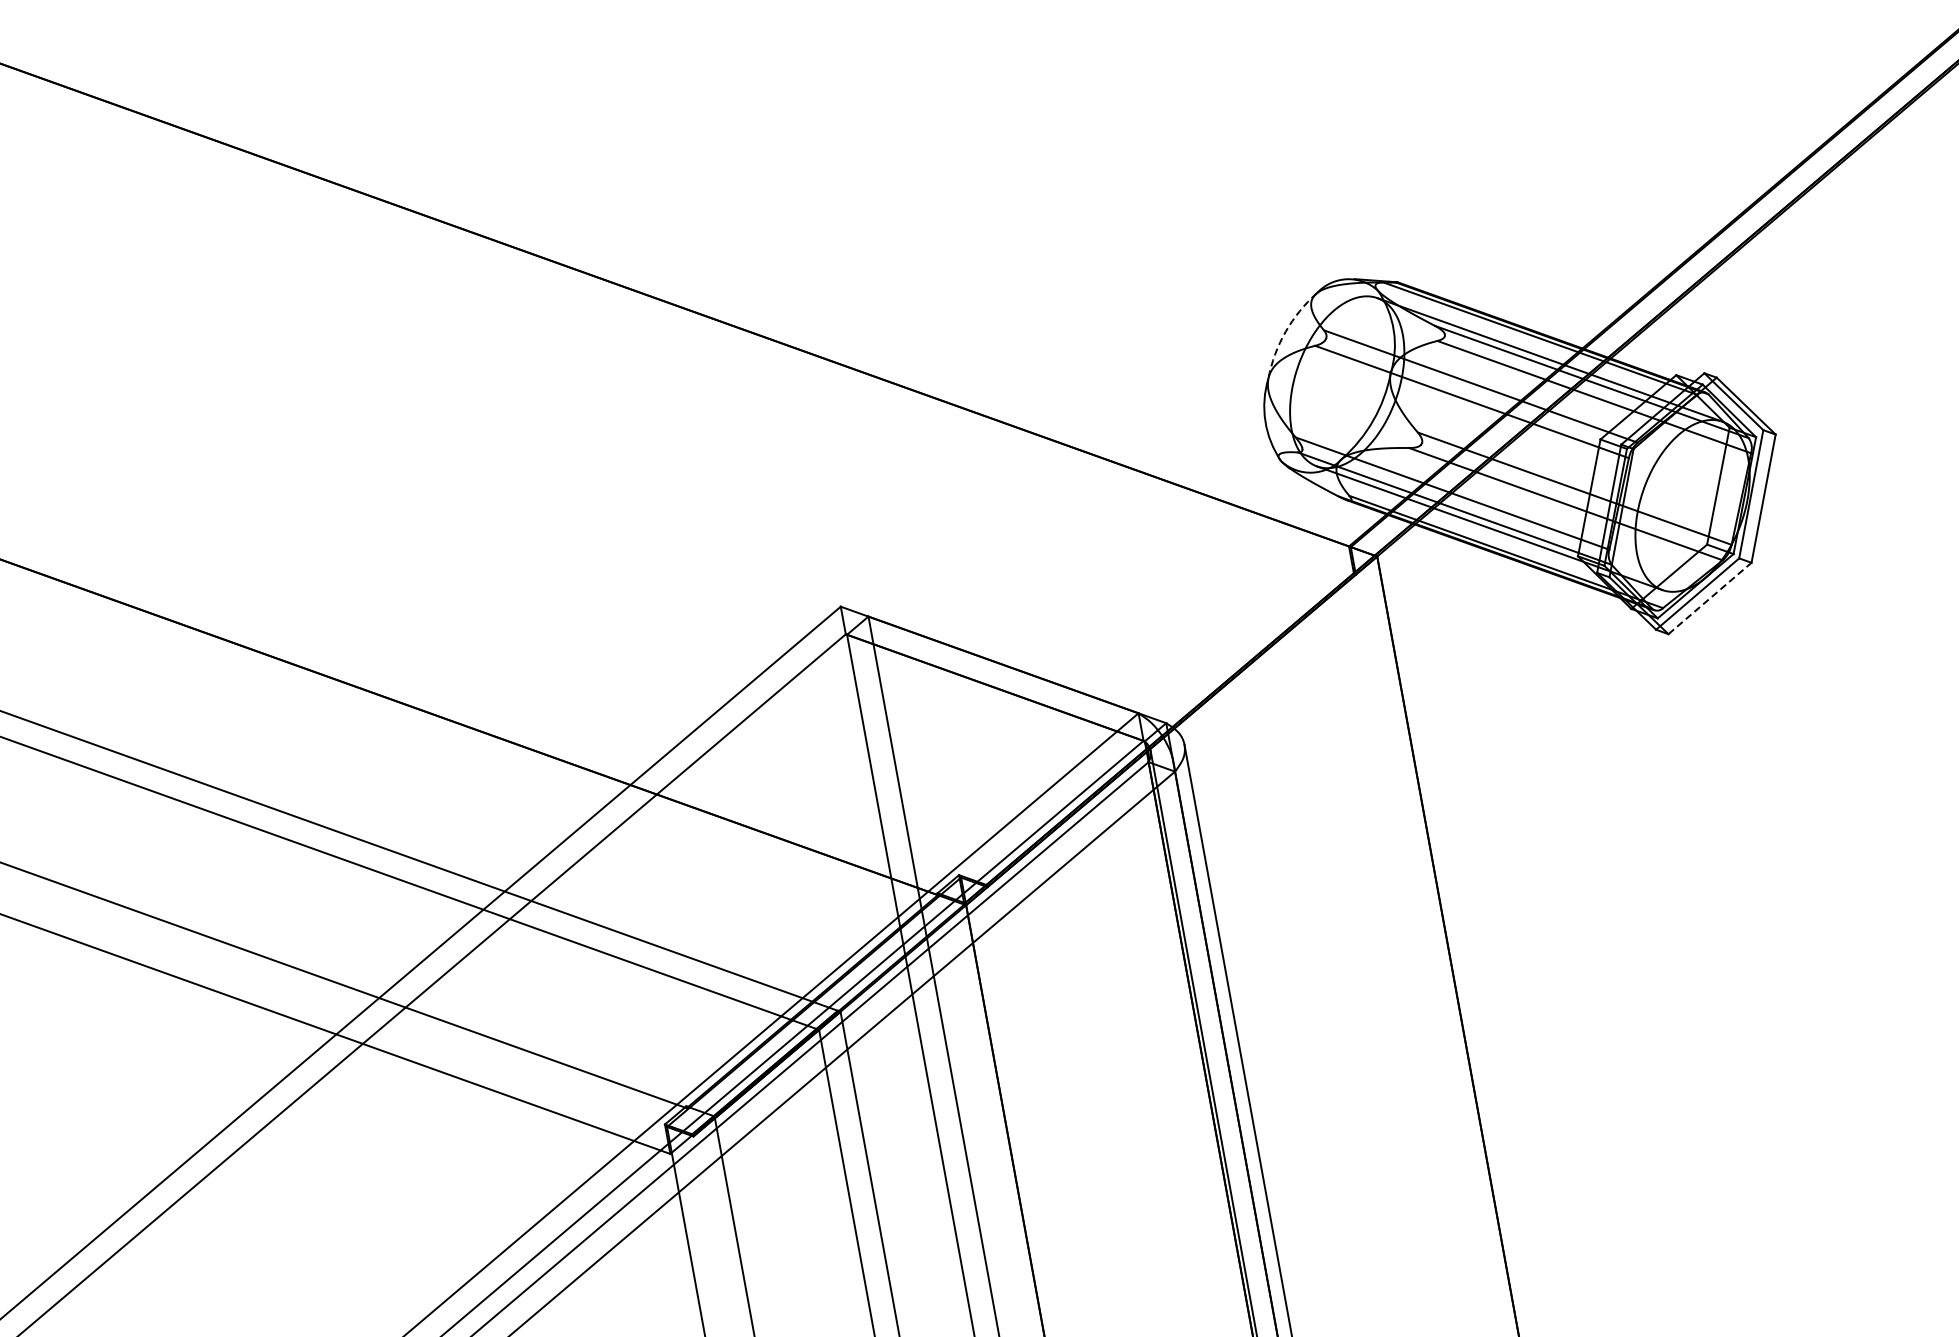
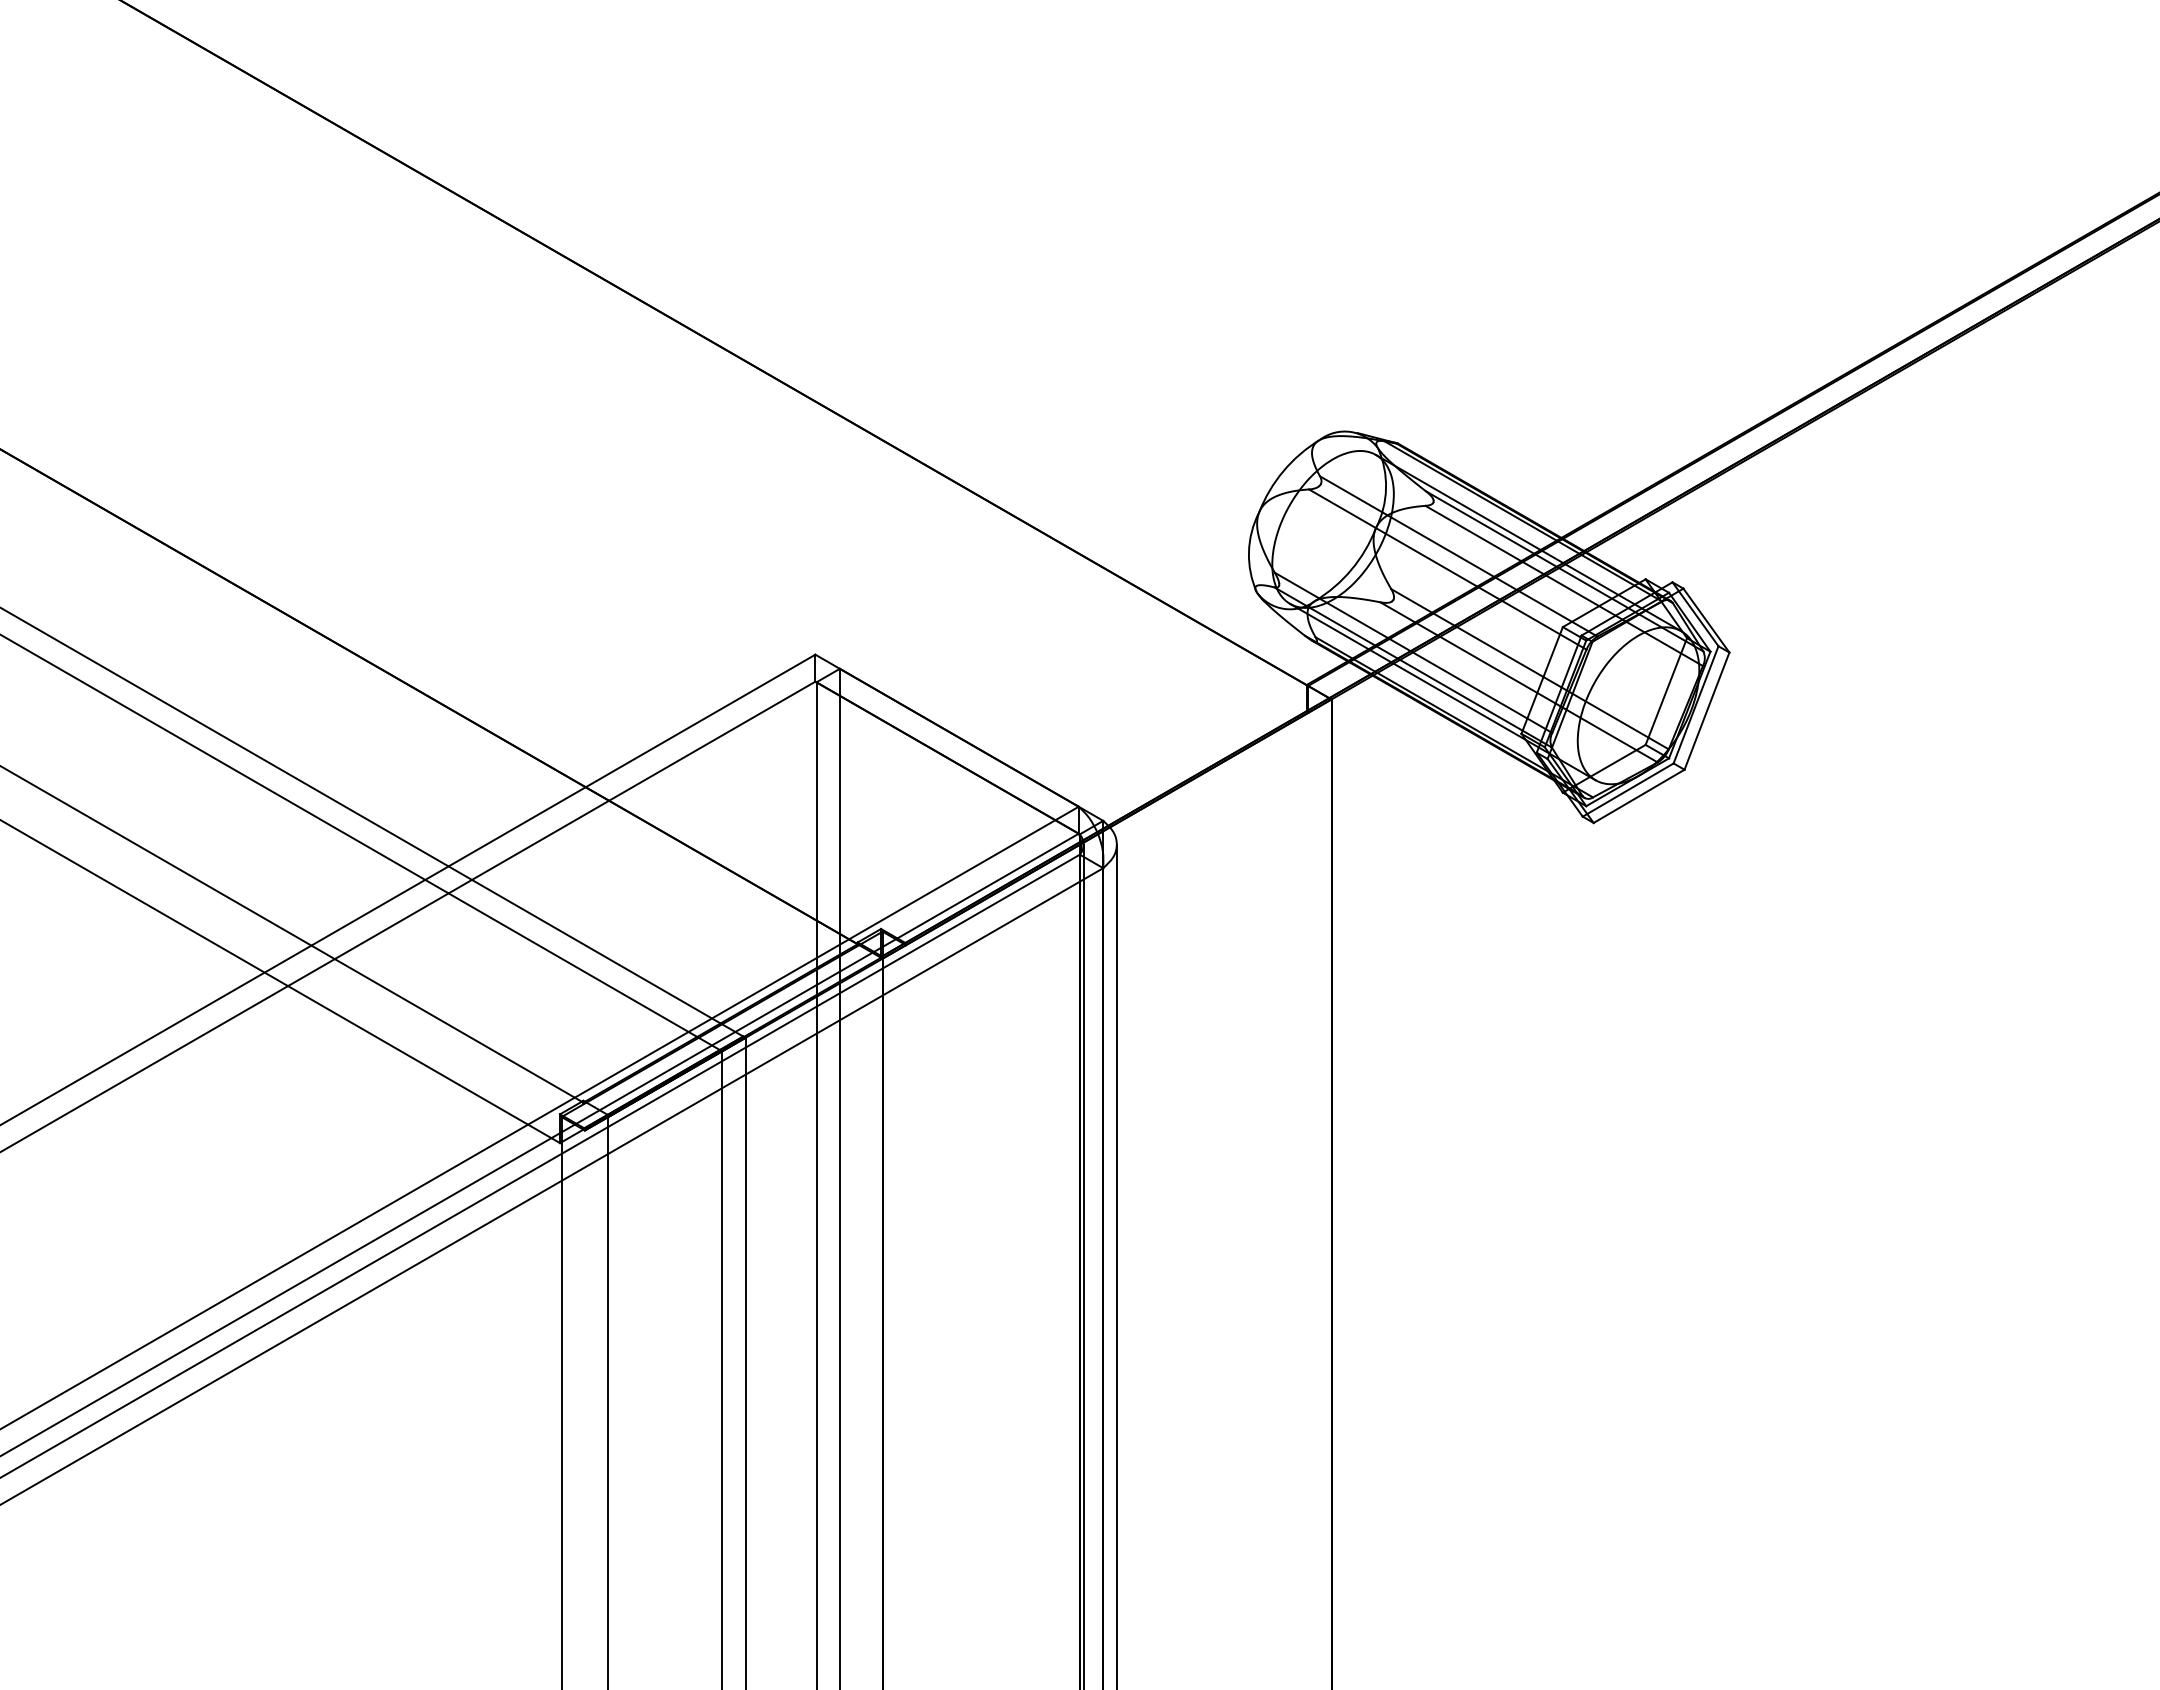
arc: (1285, 332) -> (1283, 471), dashed -> solid
line: (1710, 598) -> (1639, 796), dashed -> solid

